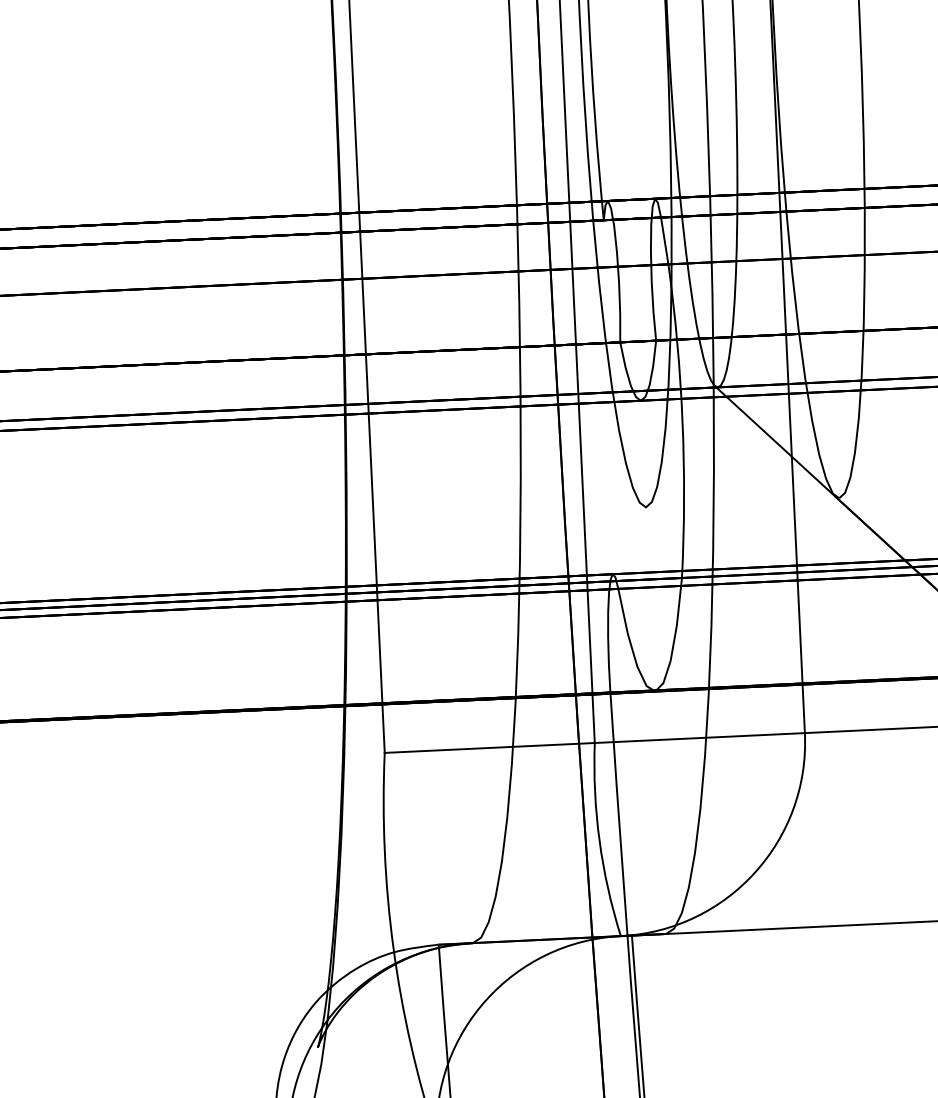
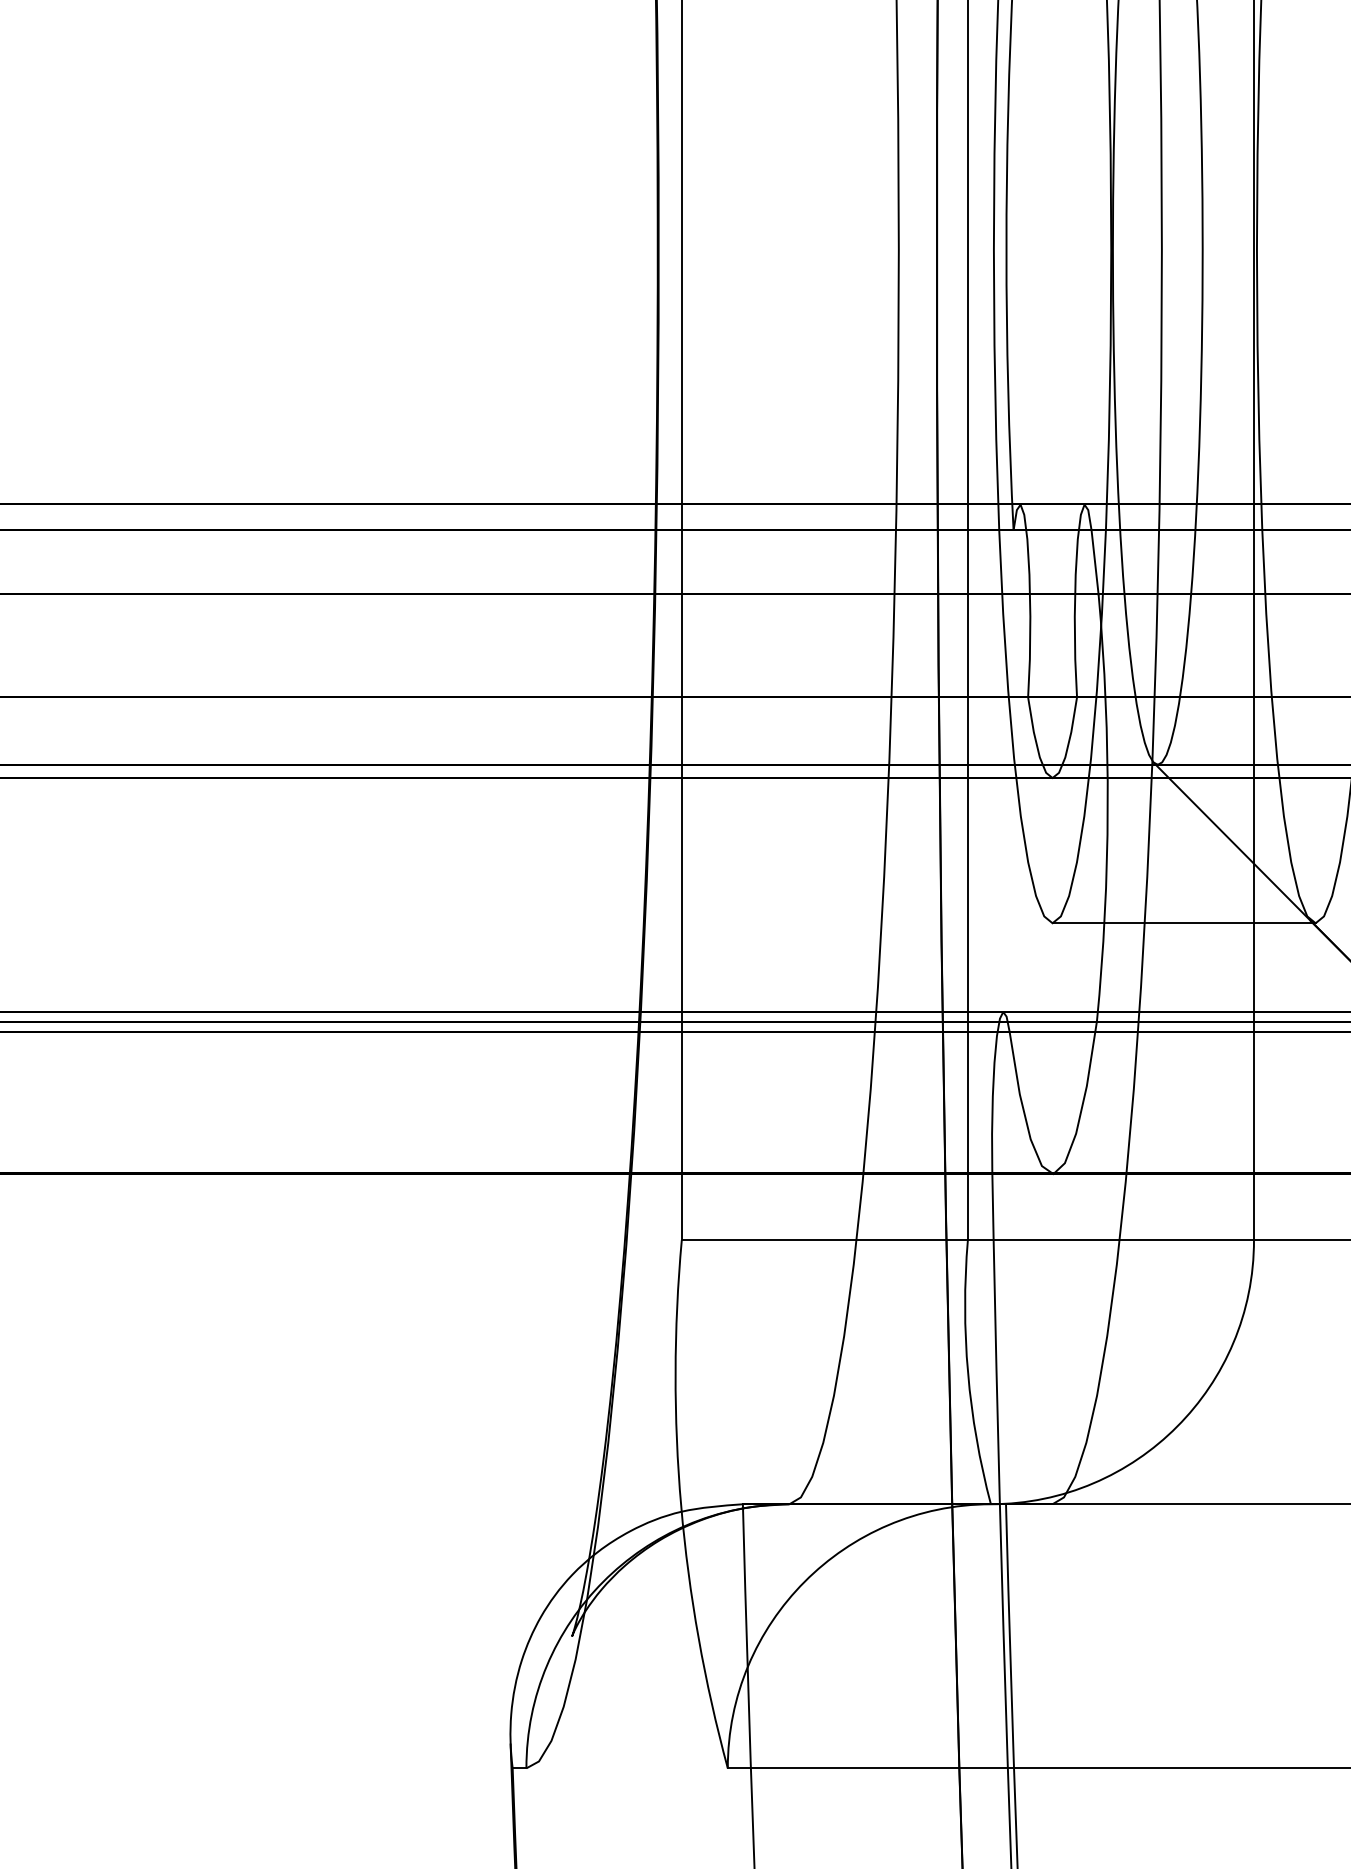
line: (742, 503) -> (1183, 923), added

